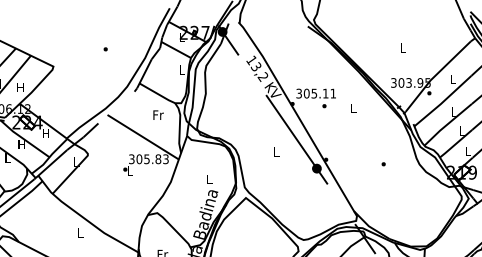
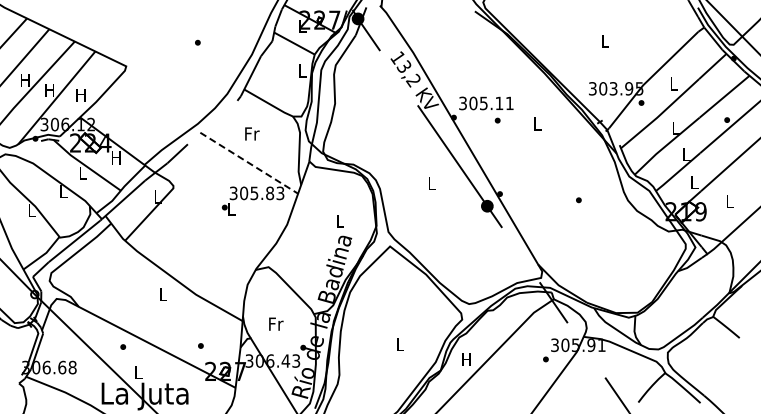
text: (158, 114) -> (252, 133), moved
line: (143, 137) -> (249, 163), solid -> dashed
text: (21, 144) -> (82, 173), H -> L

